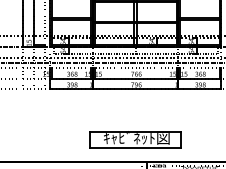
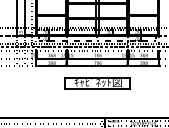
part: (135, 139) -> (97, 83), moved

